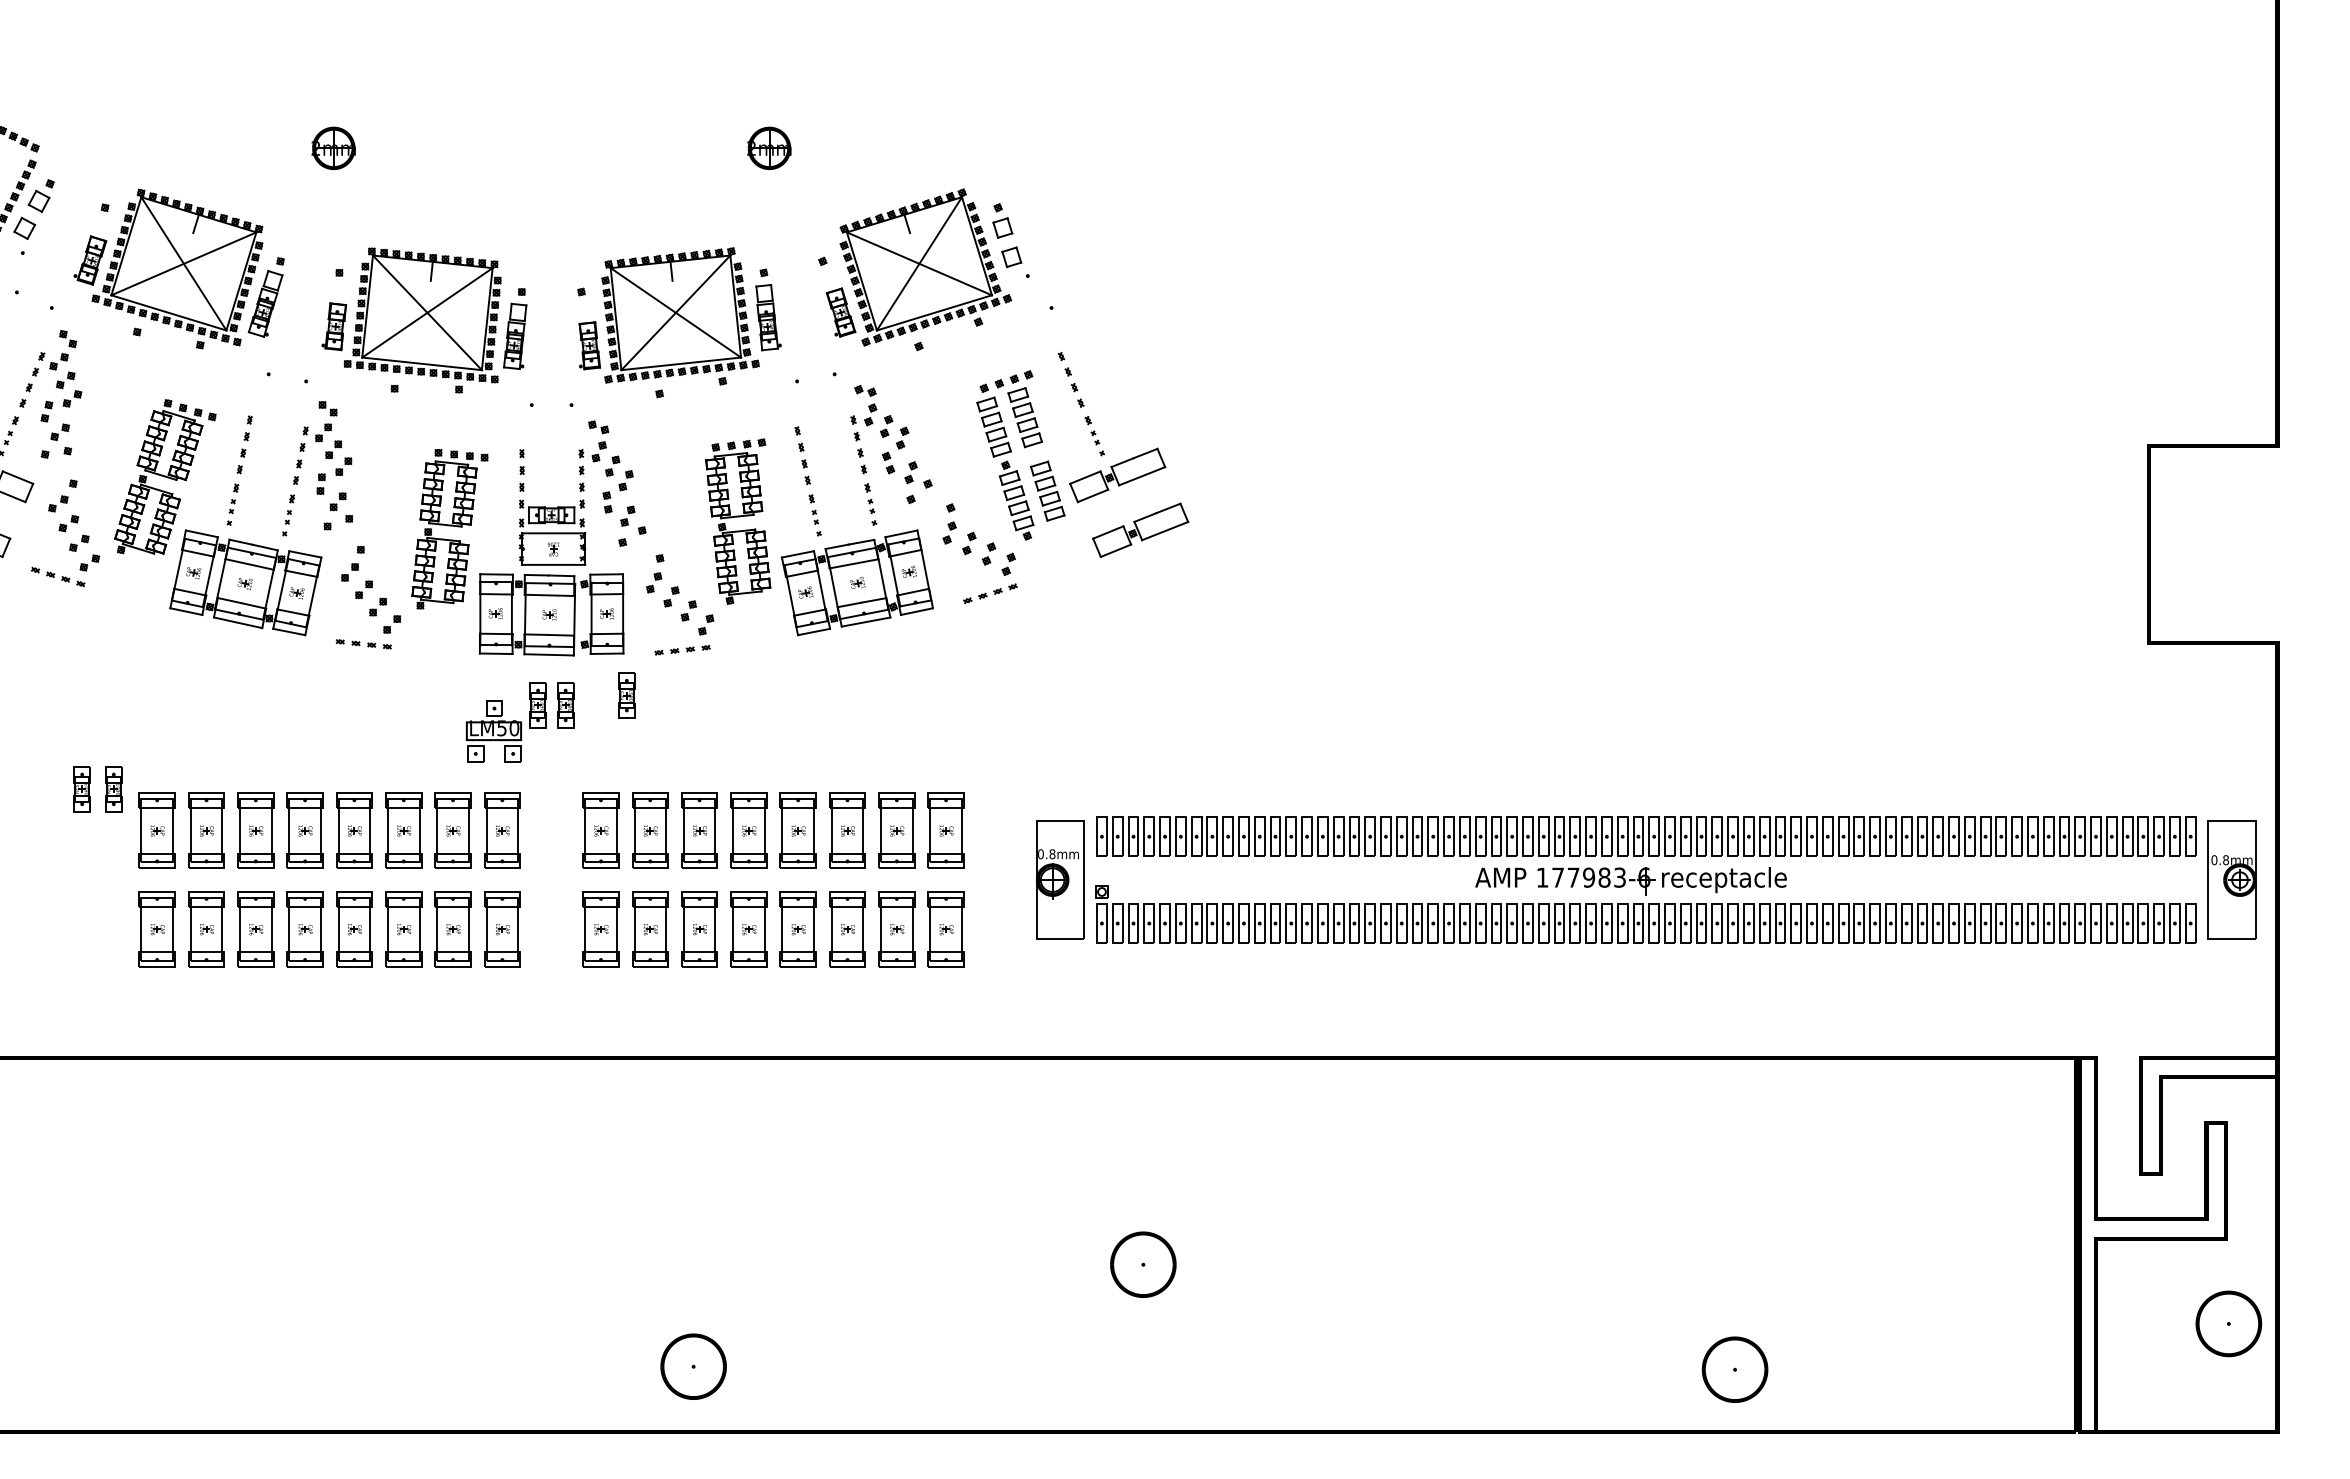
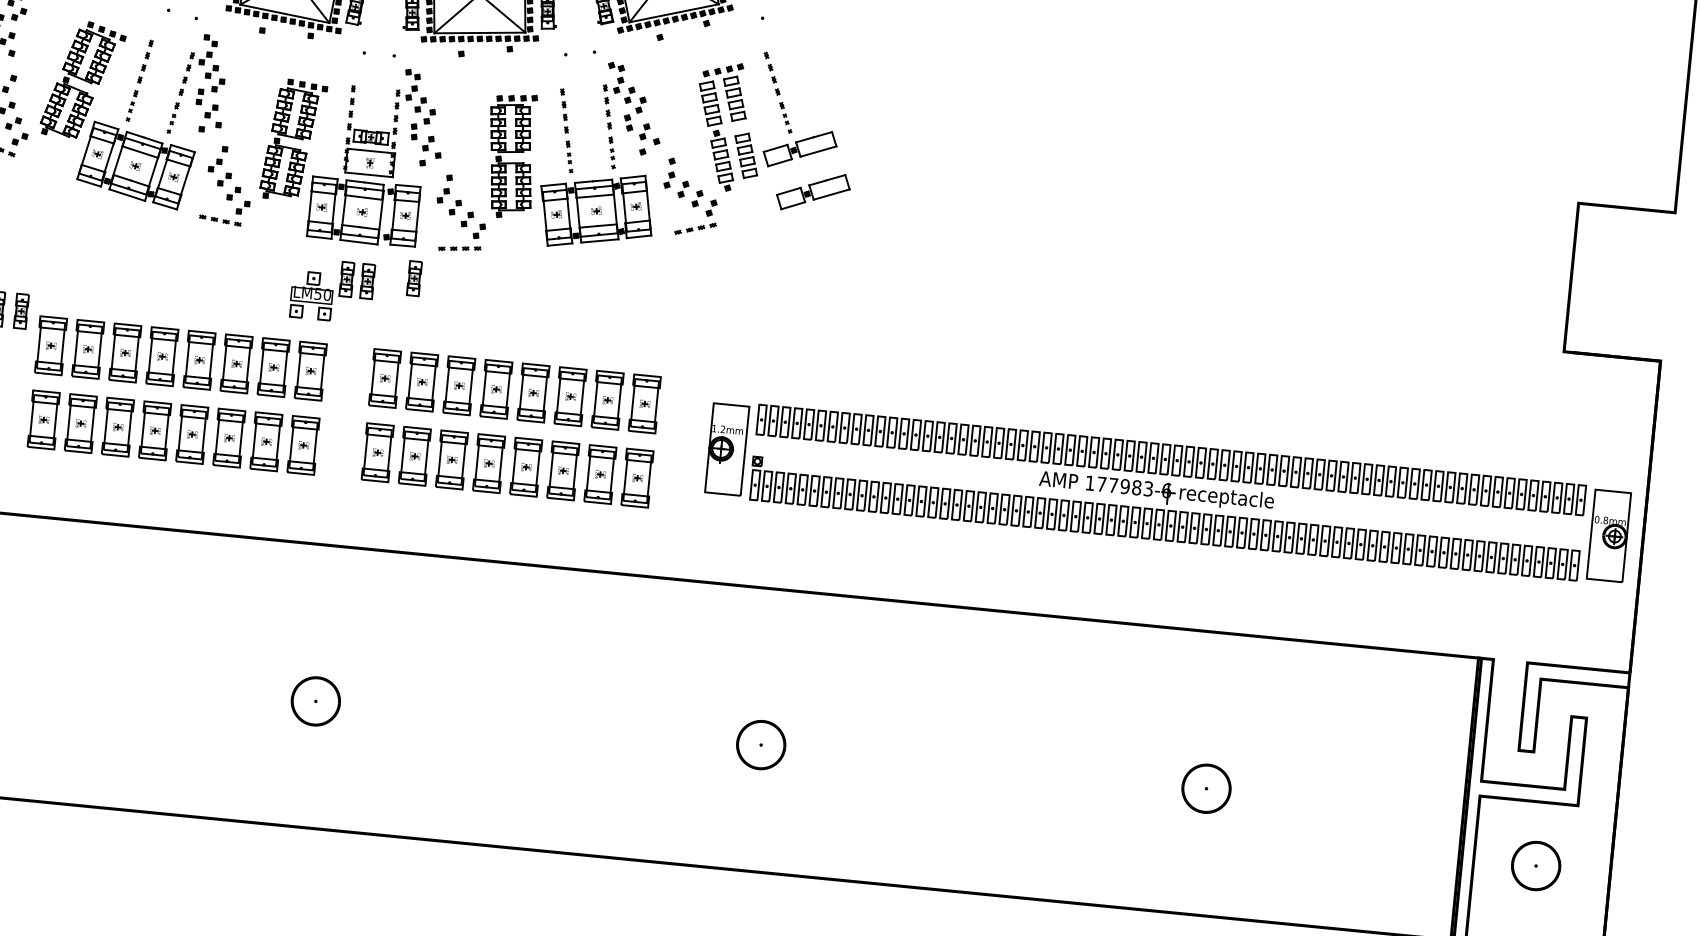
text: (1046, 854) -> (718, 429), 0.8mm -> 1.2mm
part: (2228, 1323) -> (1535, 865), moved
part: (693, 1366) -> (315, 701), moved
part: (1734, 1369) -> (1206, 788), moved

